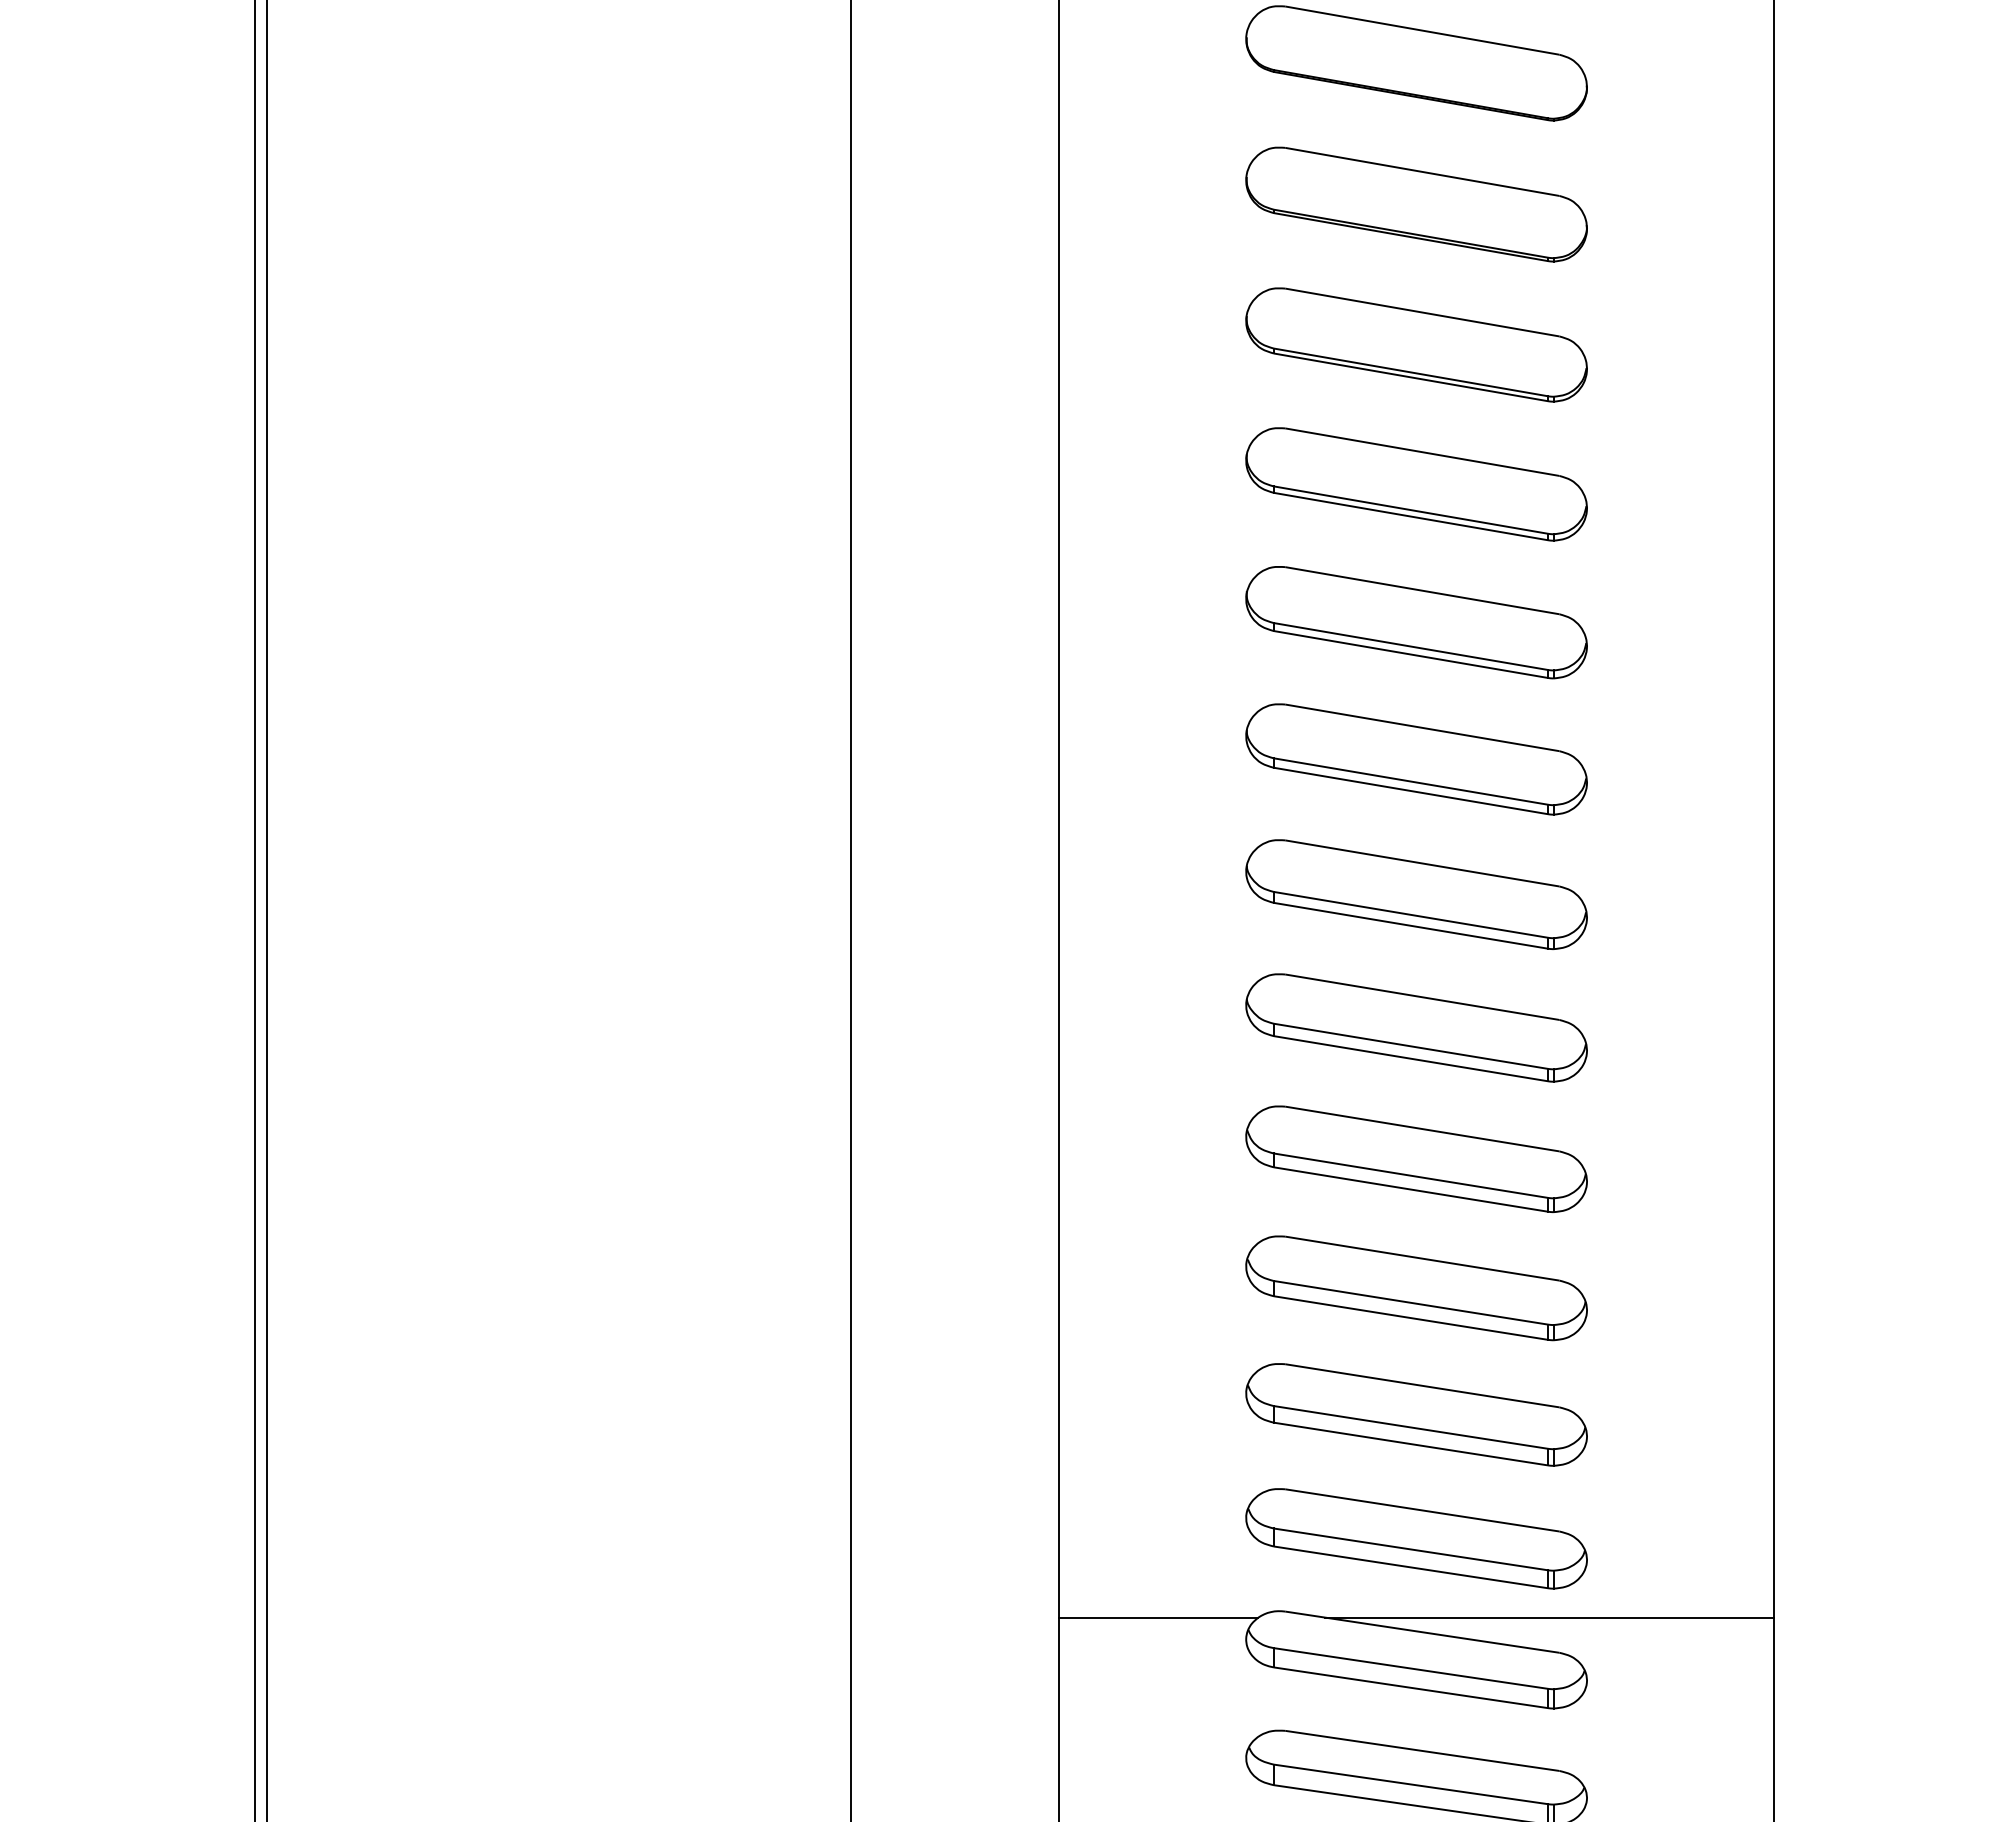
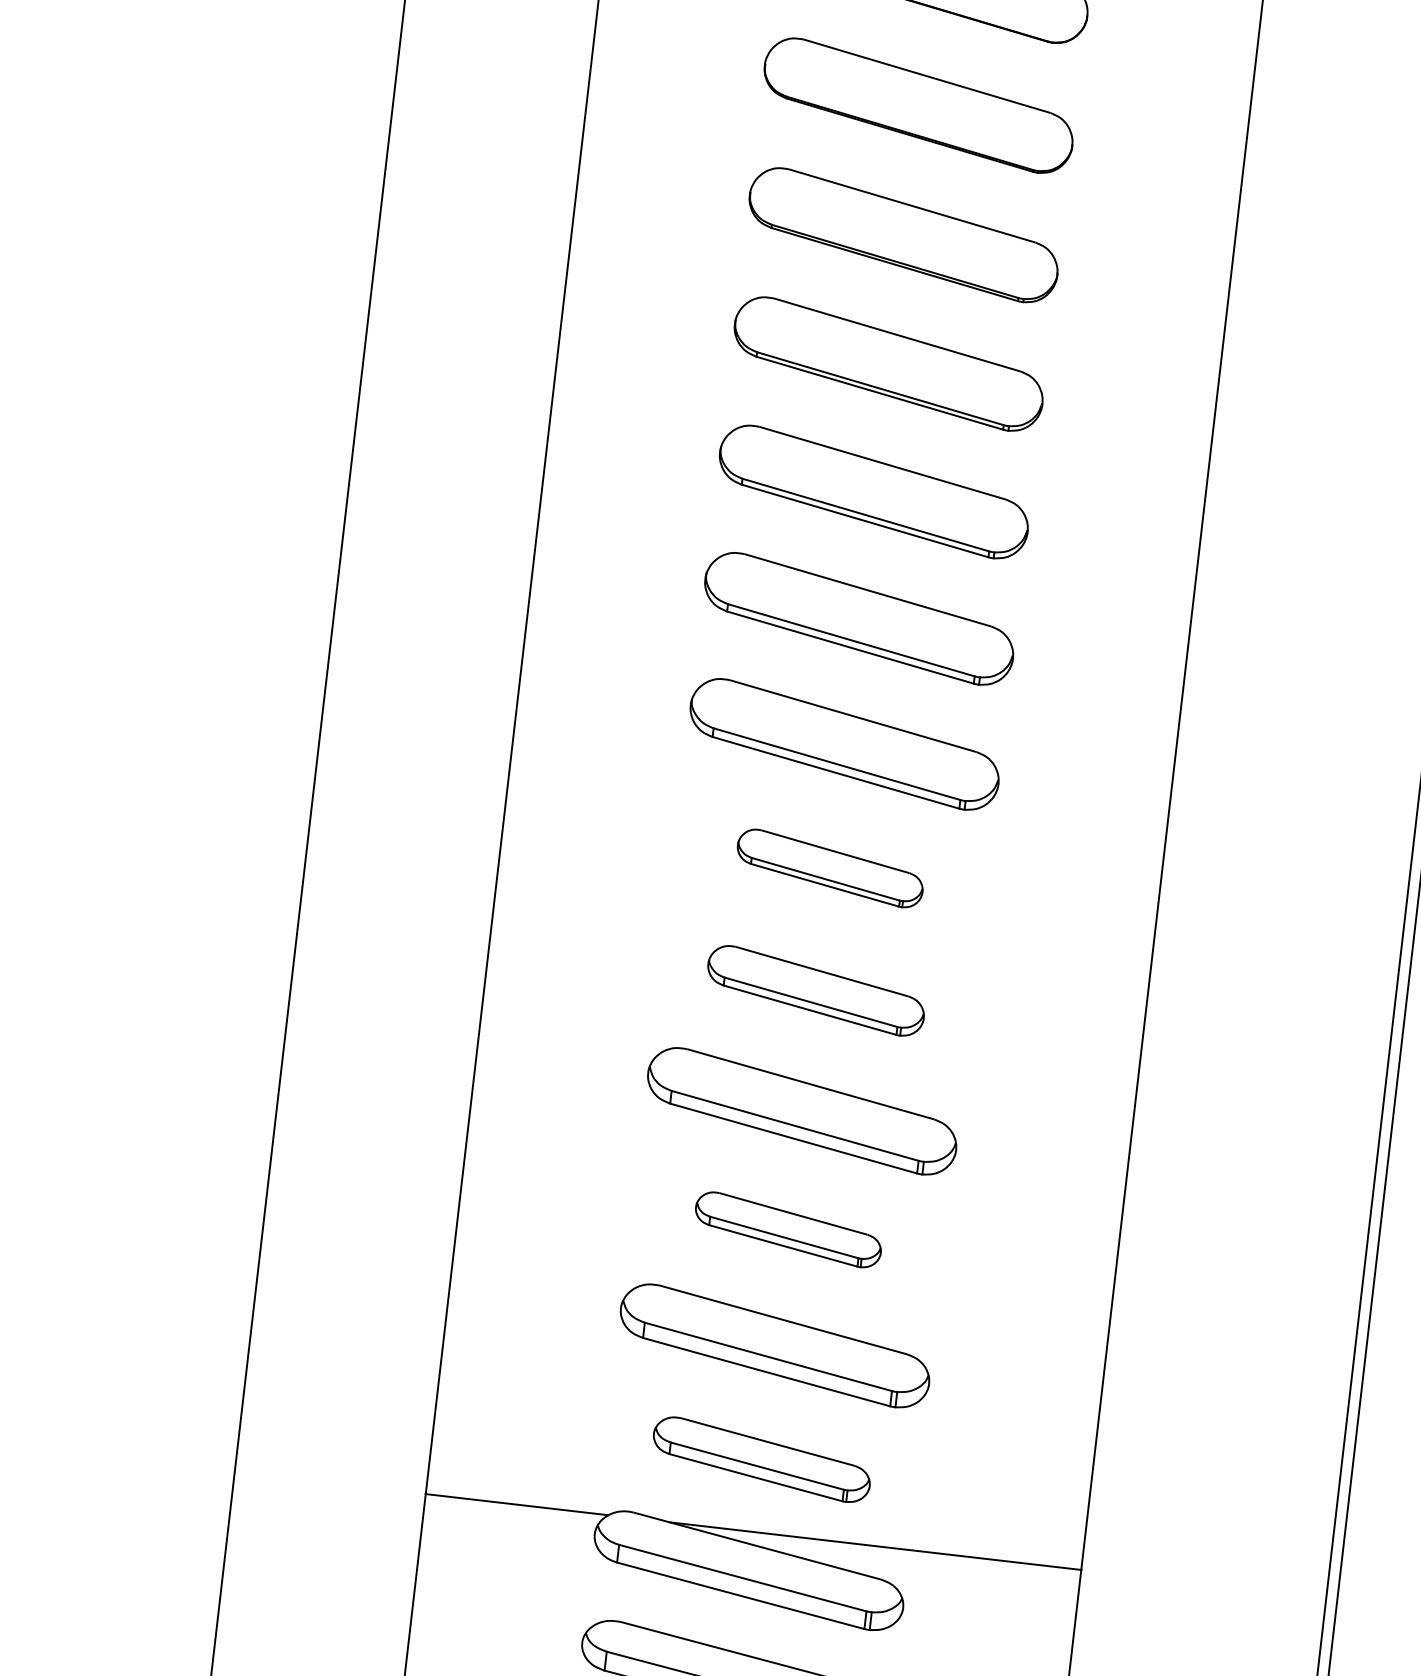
part: (1416, 894) -> (830, 868), size x0.6
part: (1416, 1027) -> (816, 990), size x0.7
part: (1416, 1288) -> (788, 1230), size x0.6
part: (1416, 1538) -> (761, 1459), size x0.7

